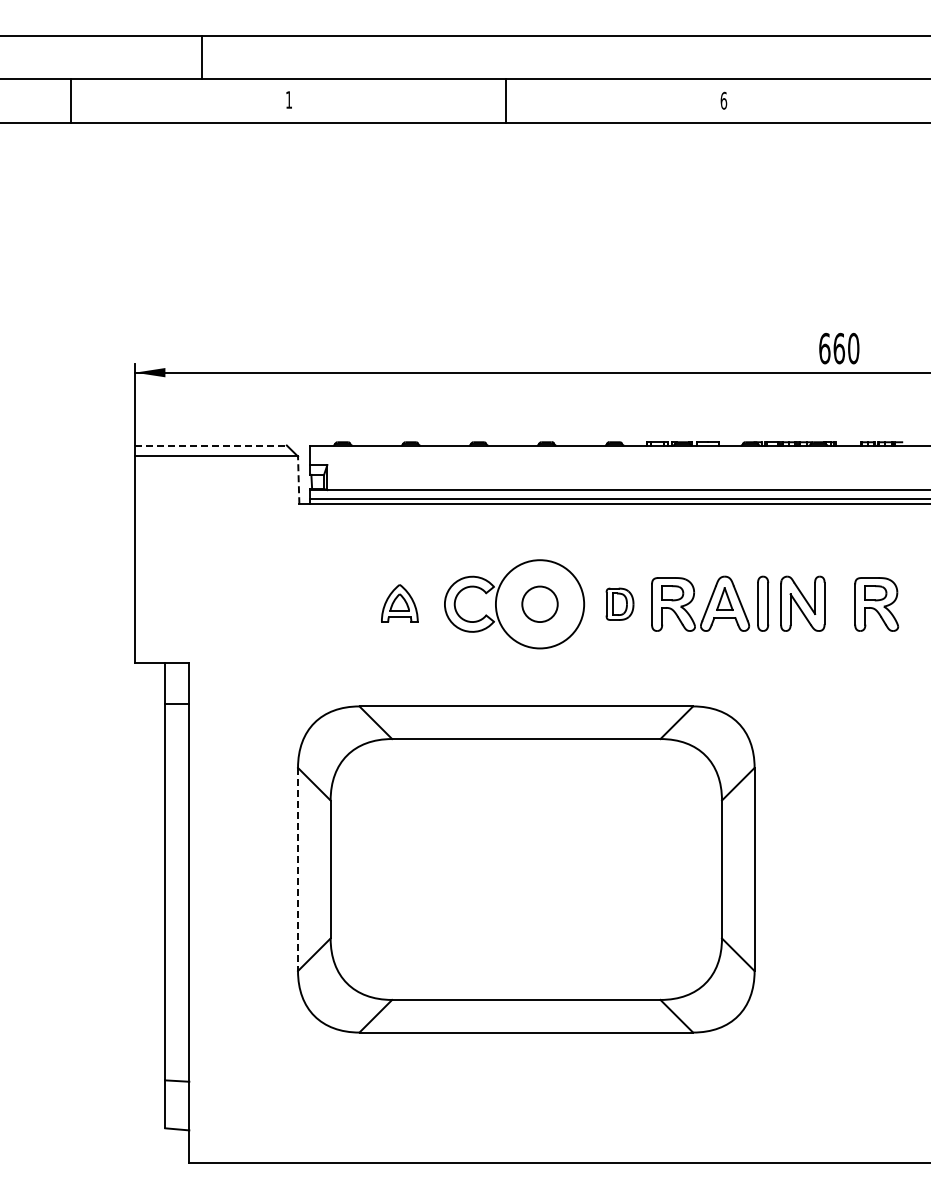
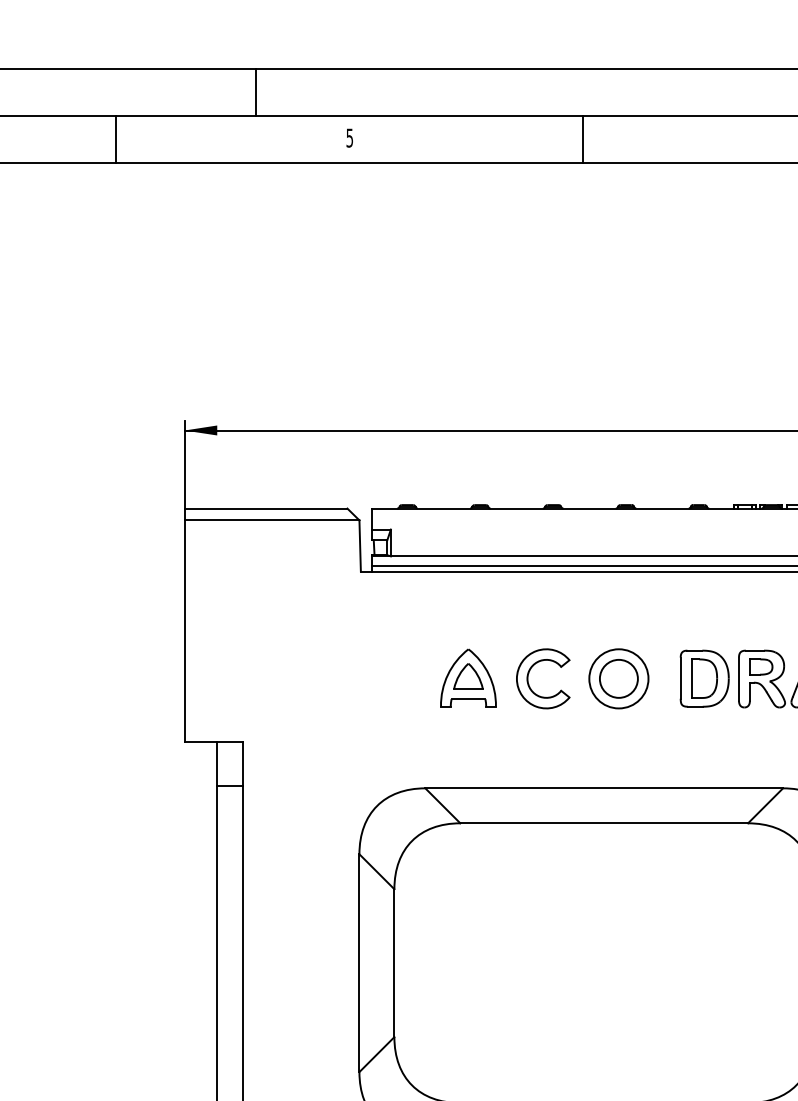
text: (289, 99) -> (350, 137), 1 -> 5
line: (210, 445) -> (265, 508), dashed -> solid
line: (298, 480) -> (359, 546), dashed -> solid
part: (399, 603) -> (468, 677), size x1.43
circle: (539, 603) -> (618, 677), size x0.62
part: (619, 604) -> (704, 679), size x1.67
line: (298, 869) -> (359, 963), dashed -> solid

